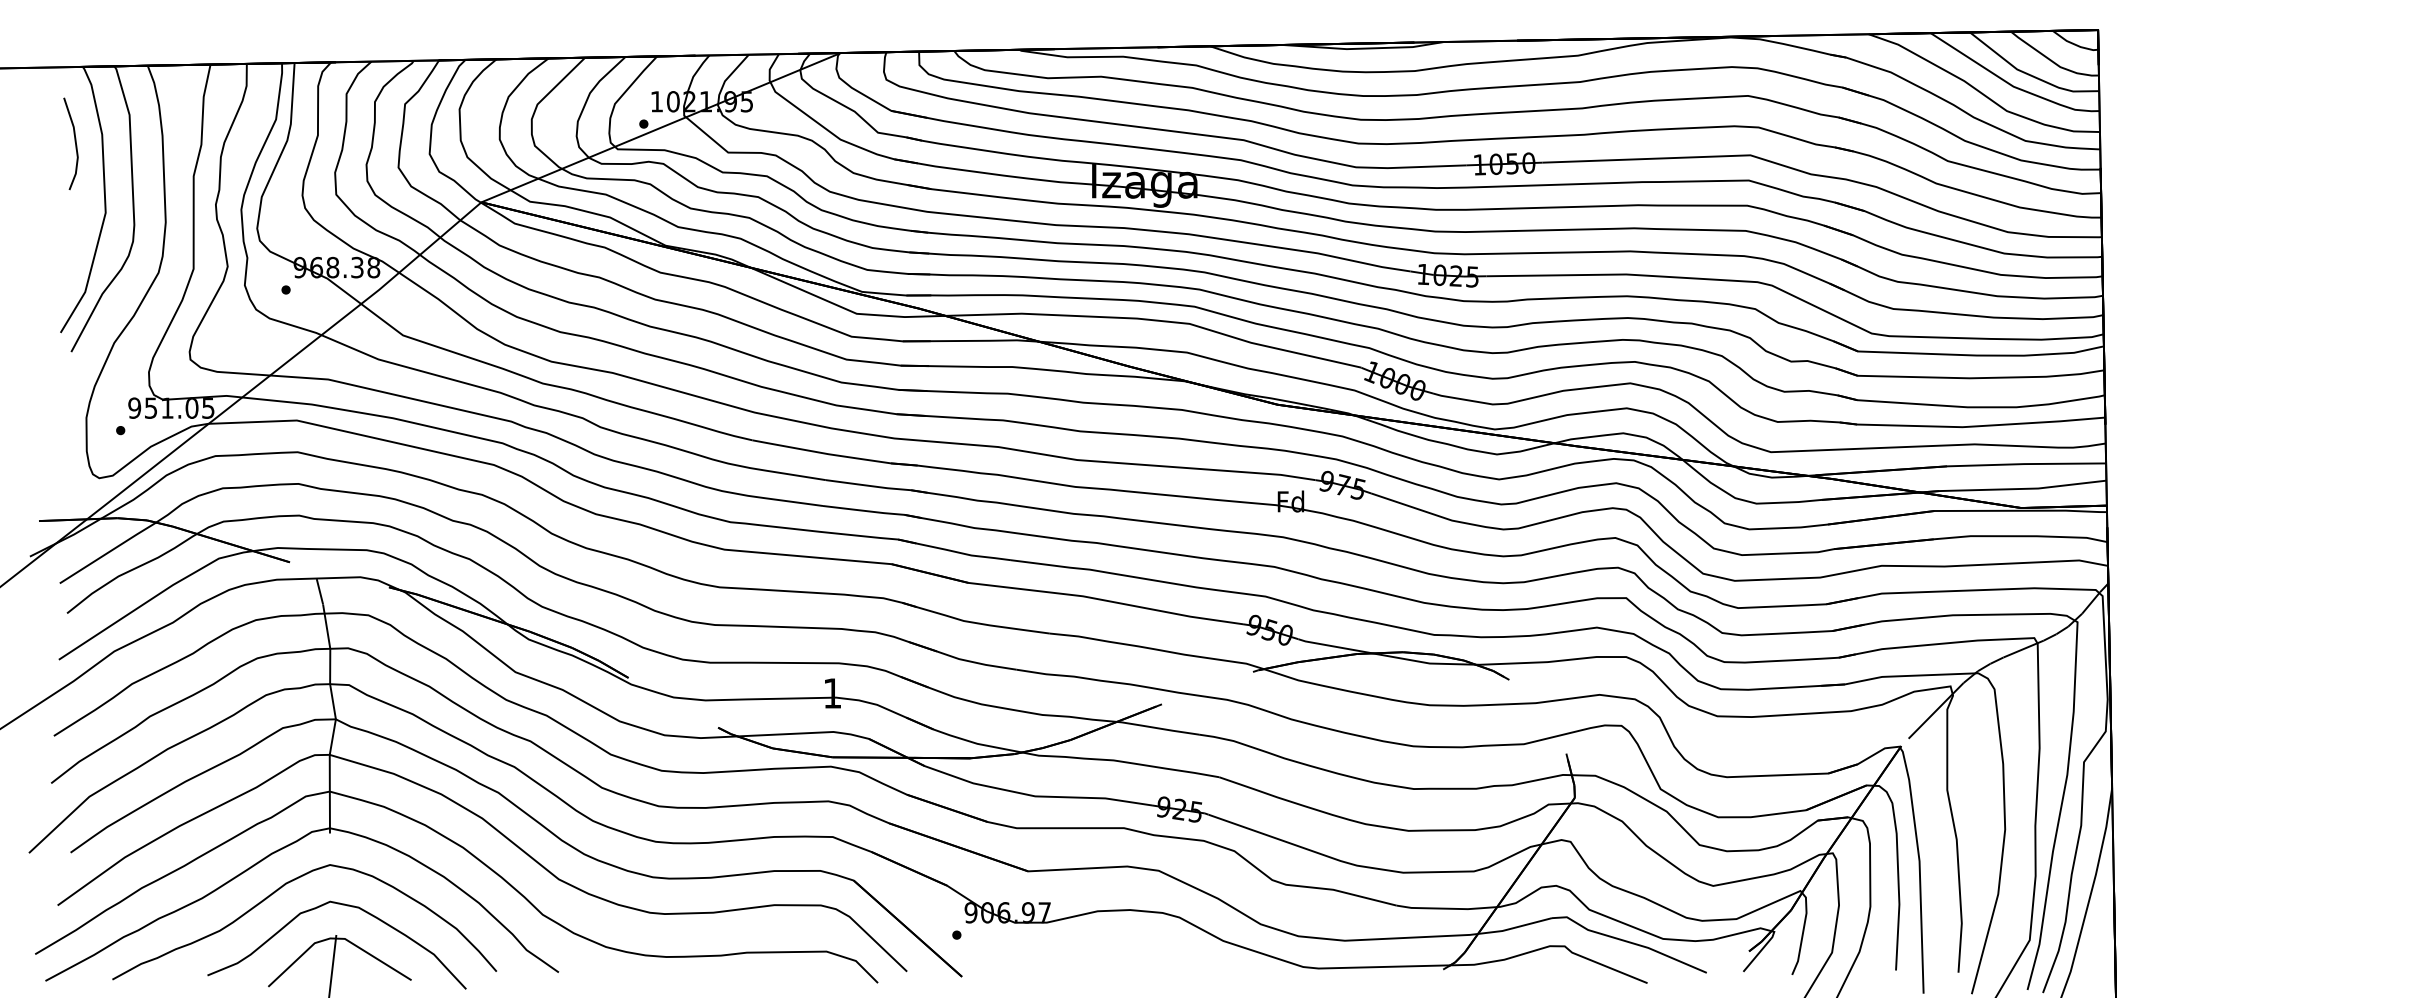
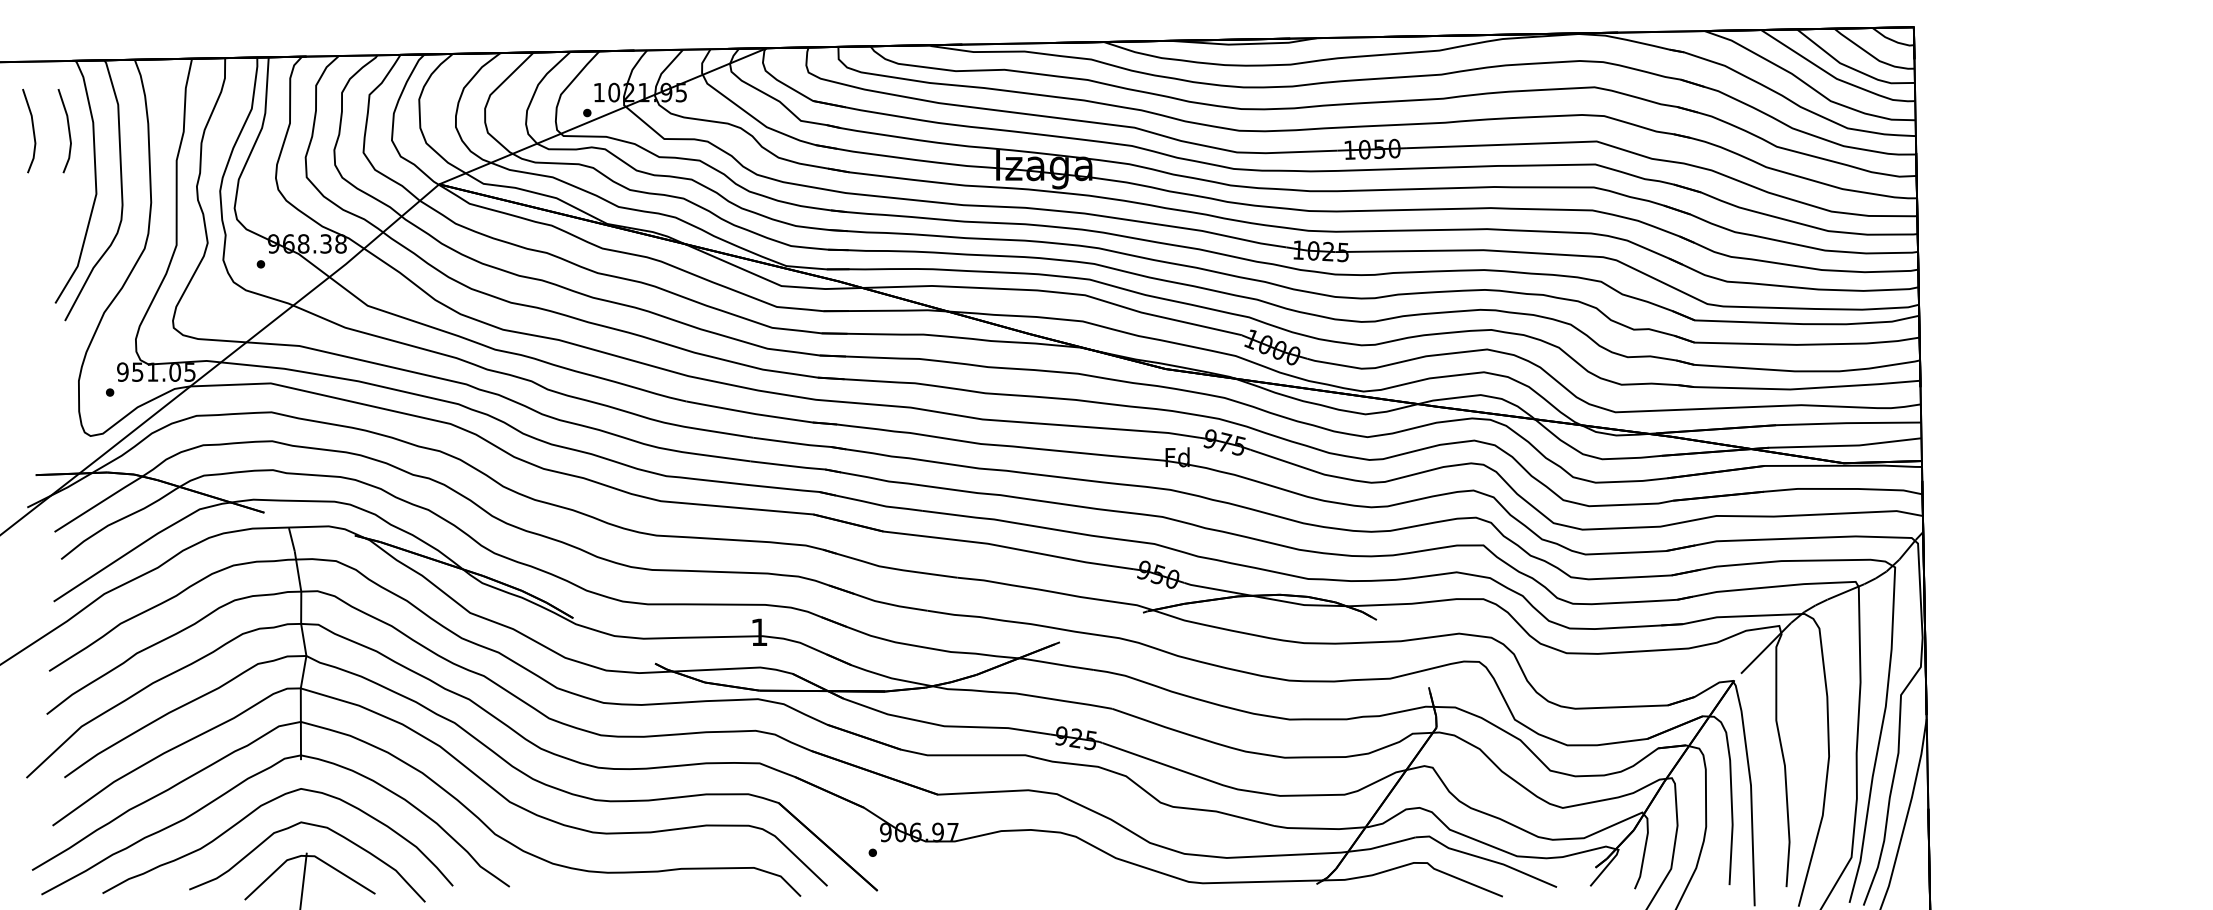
line: (35, 142) -> (32, 129), added

